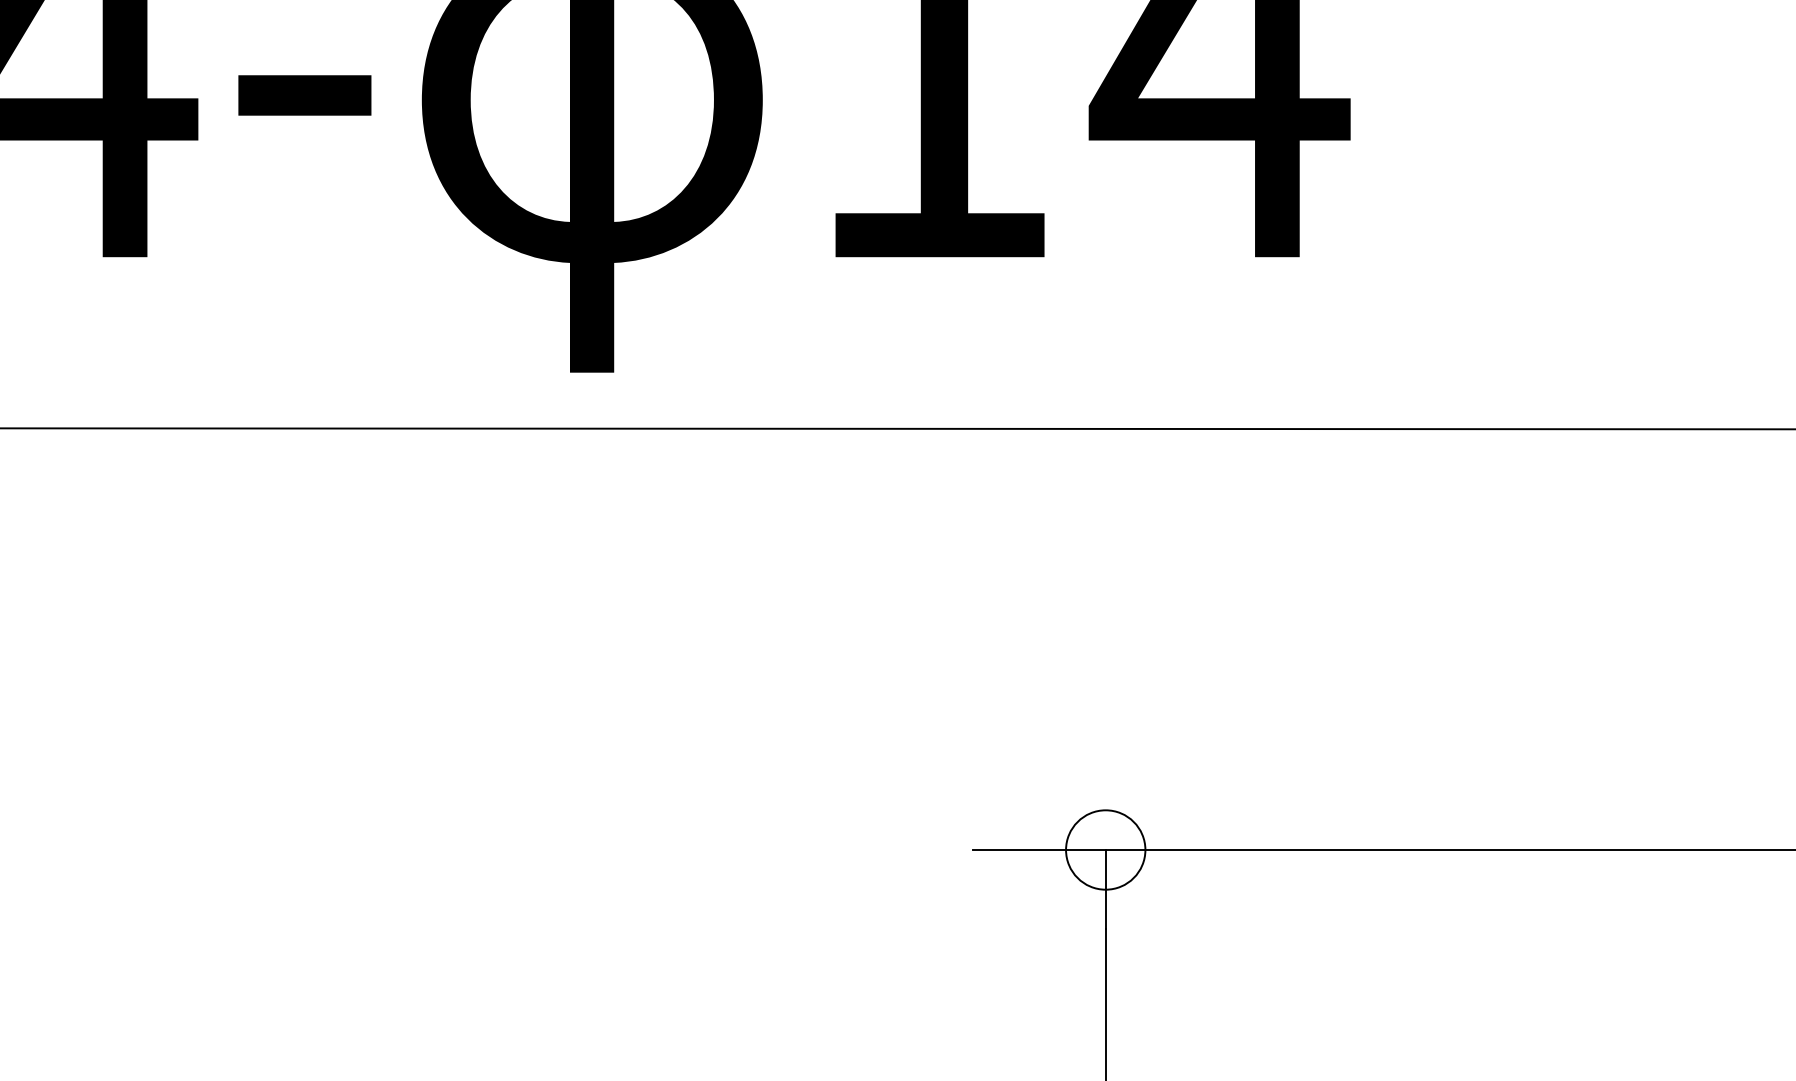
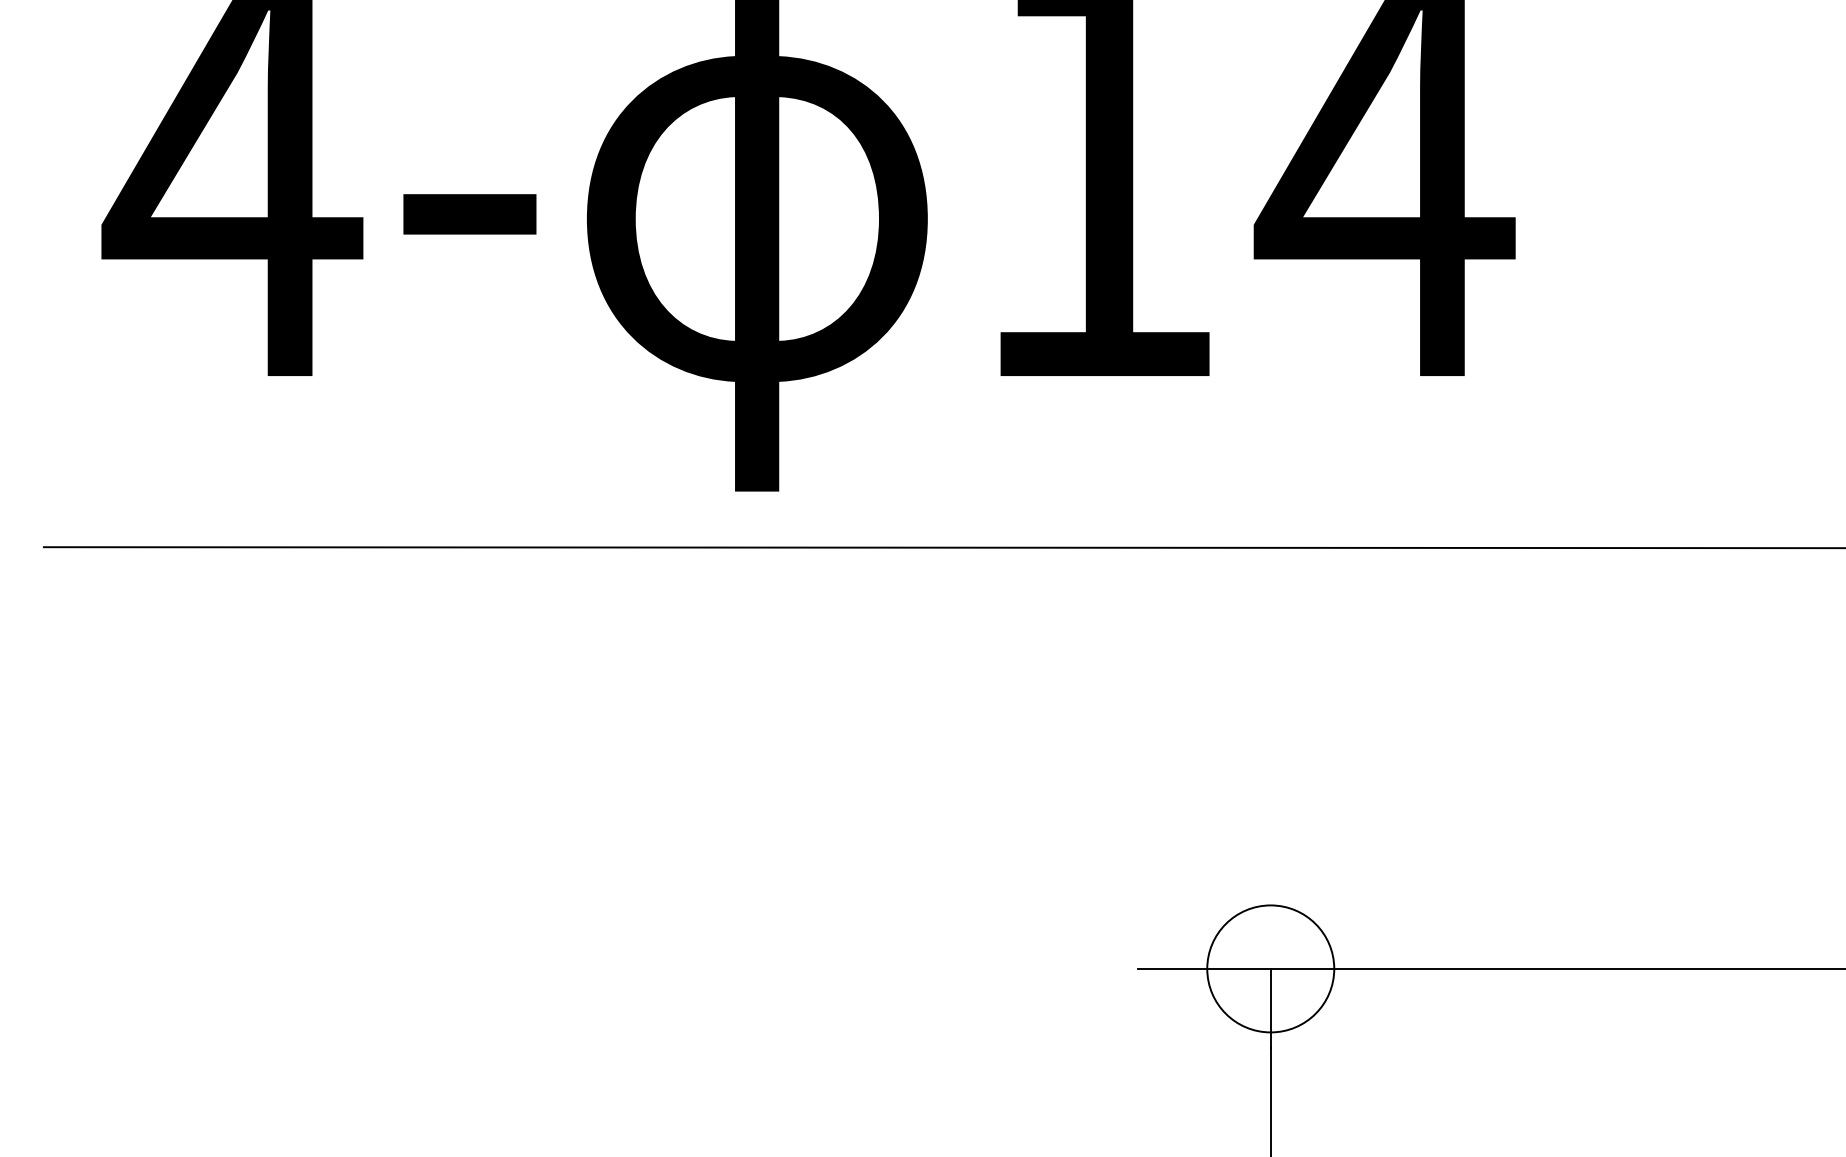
circle: (1105, 849) -> (1270, 968), size x1.6

